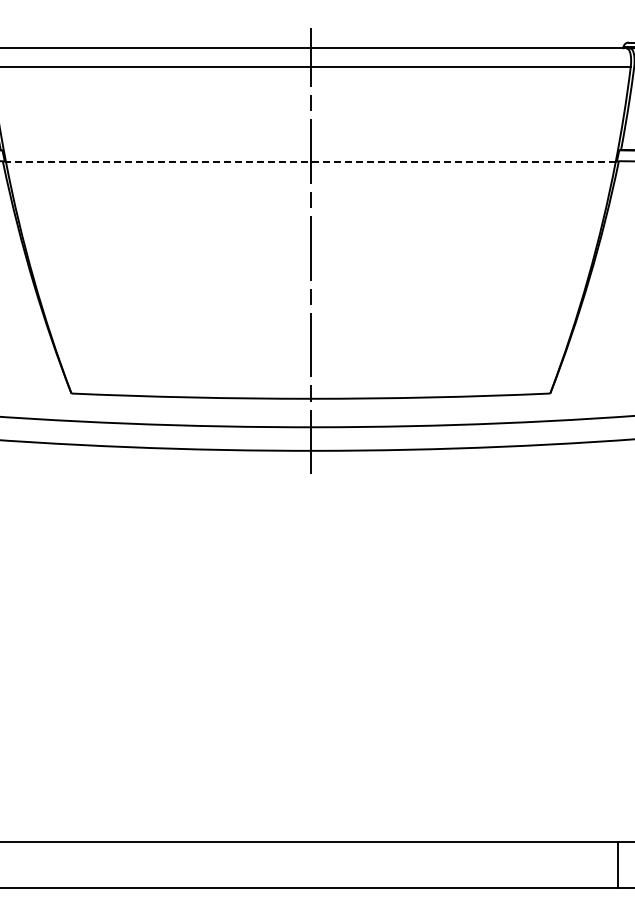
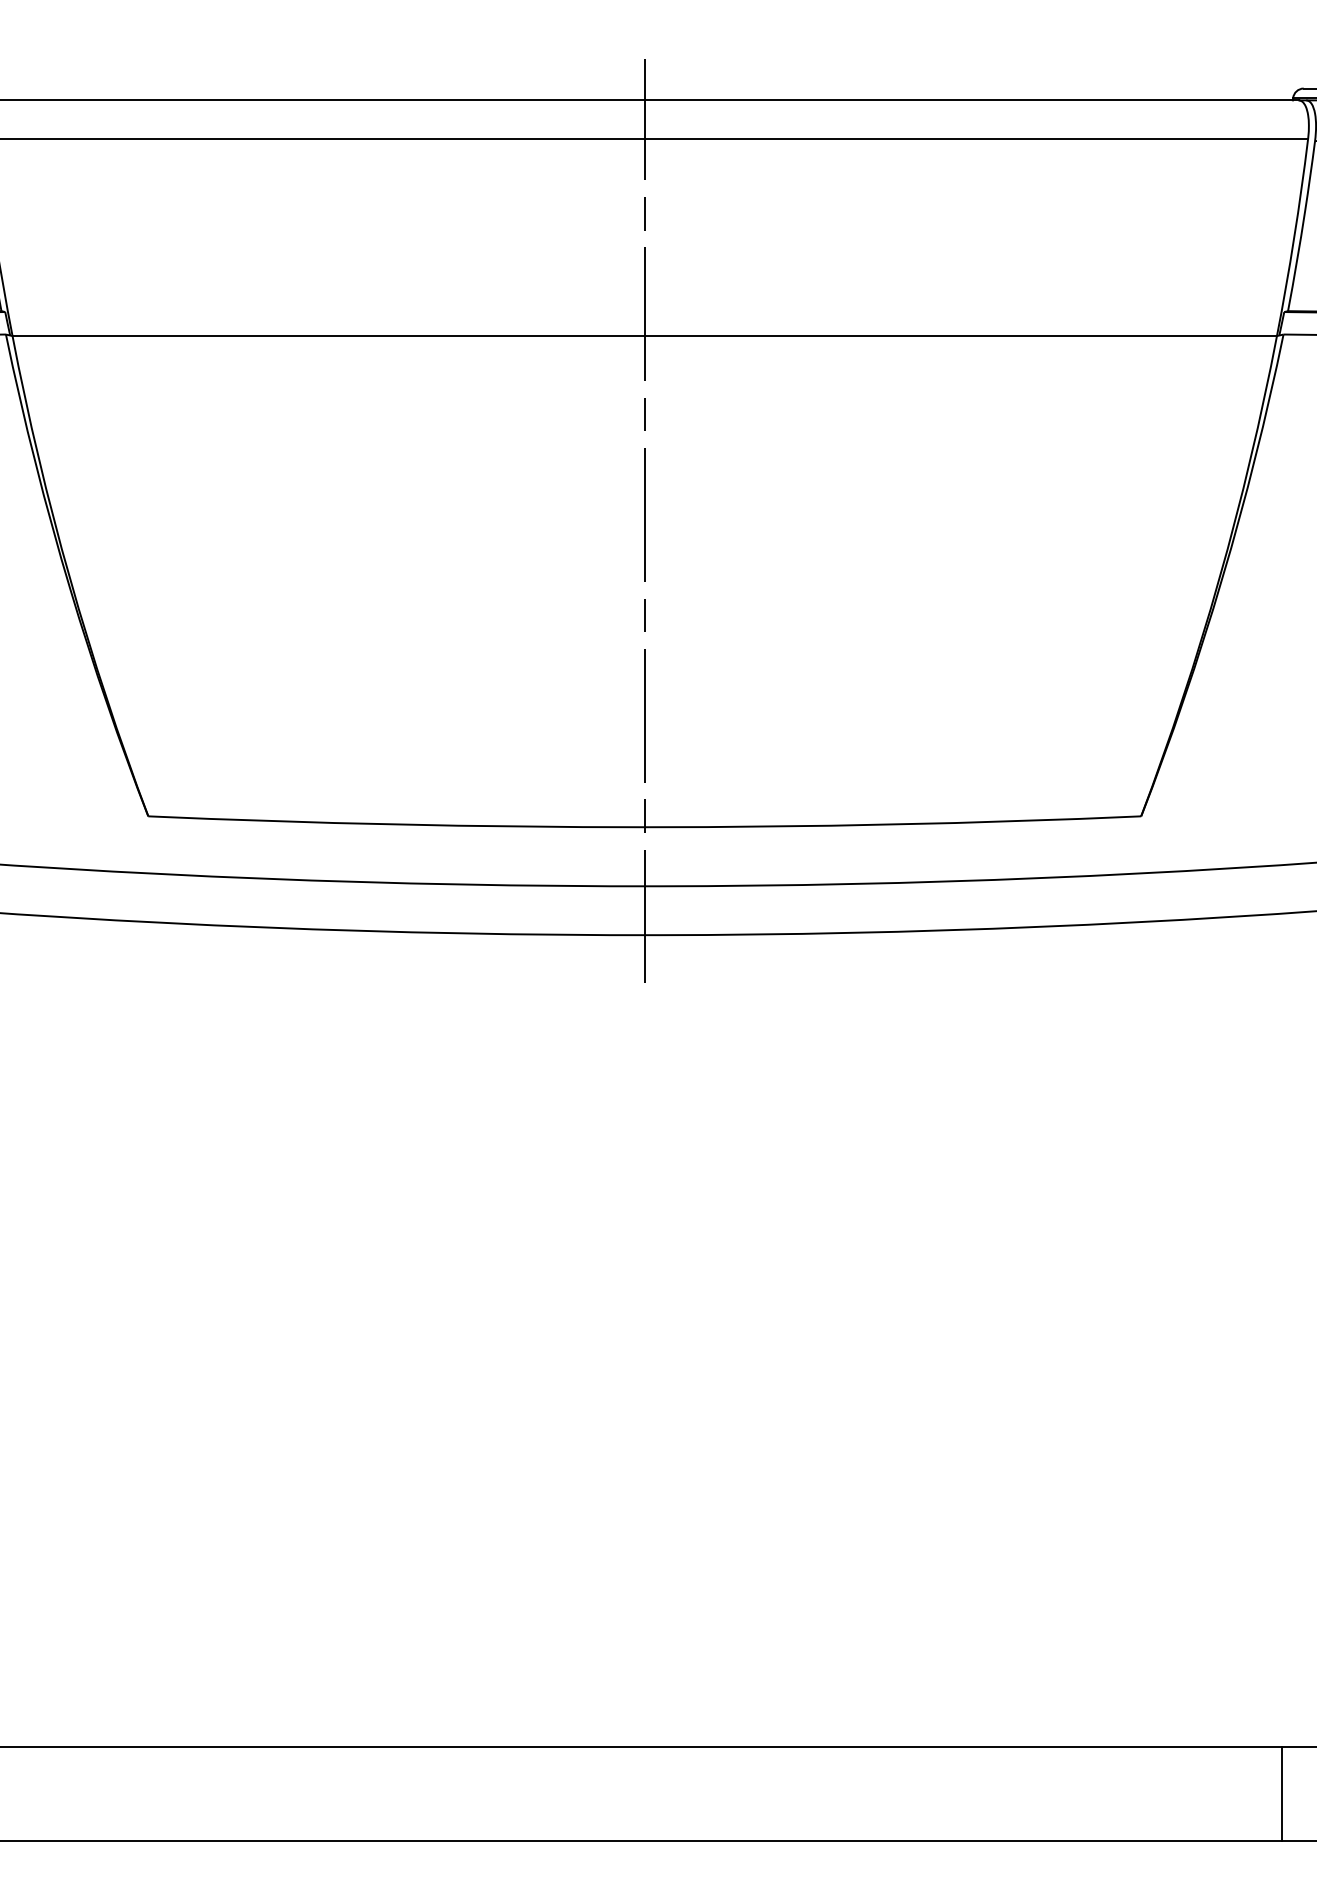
line: (310, 161) -> (643, 335), dashed -> solid

